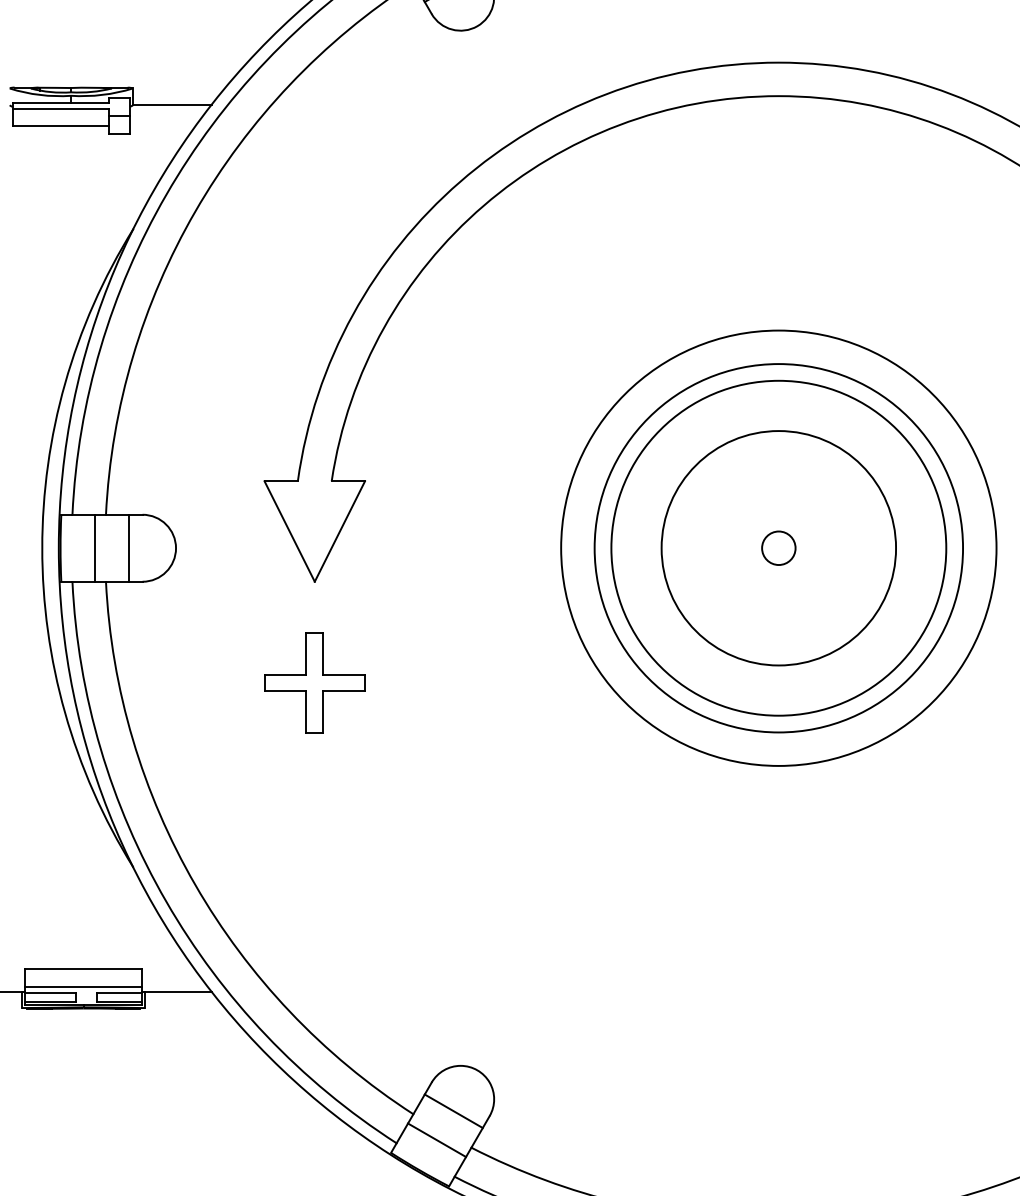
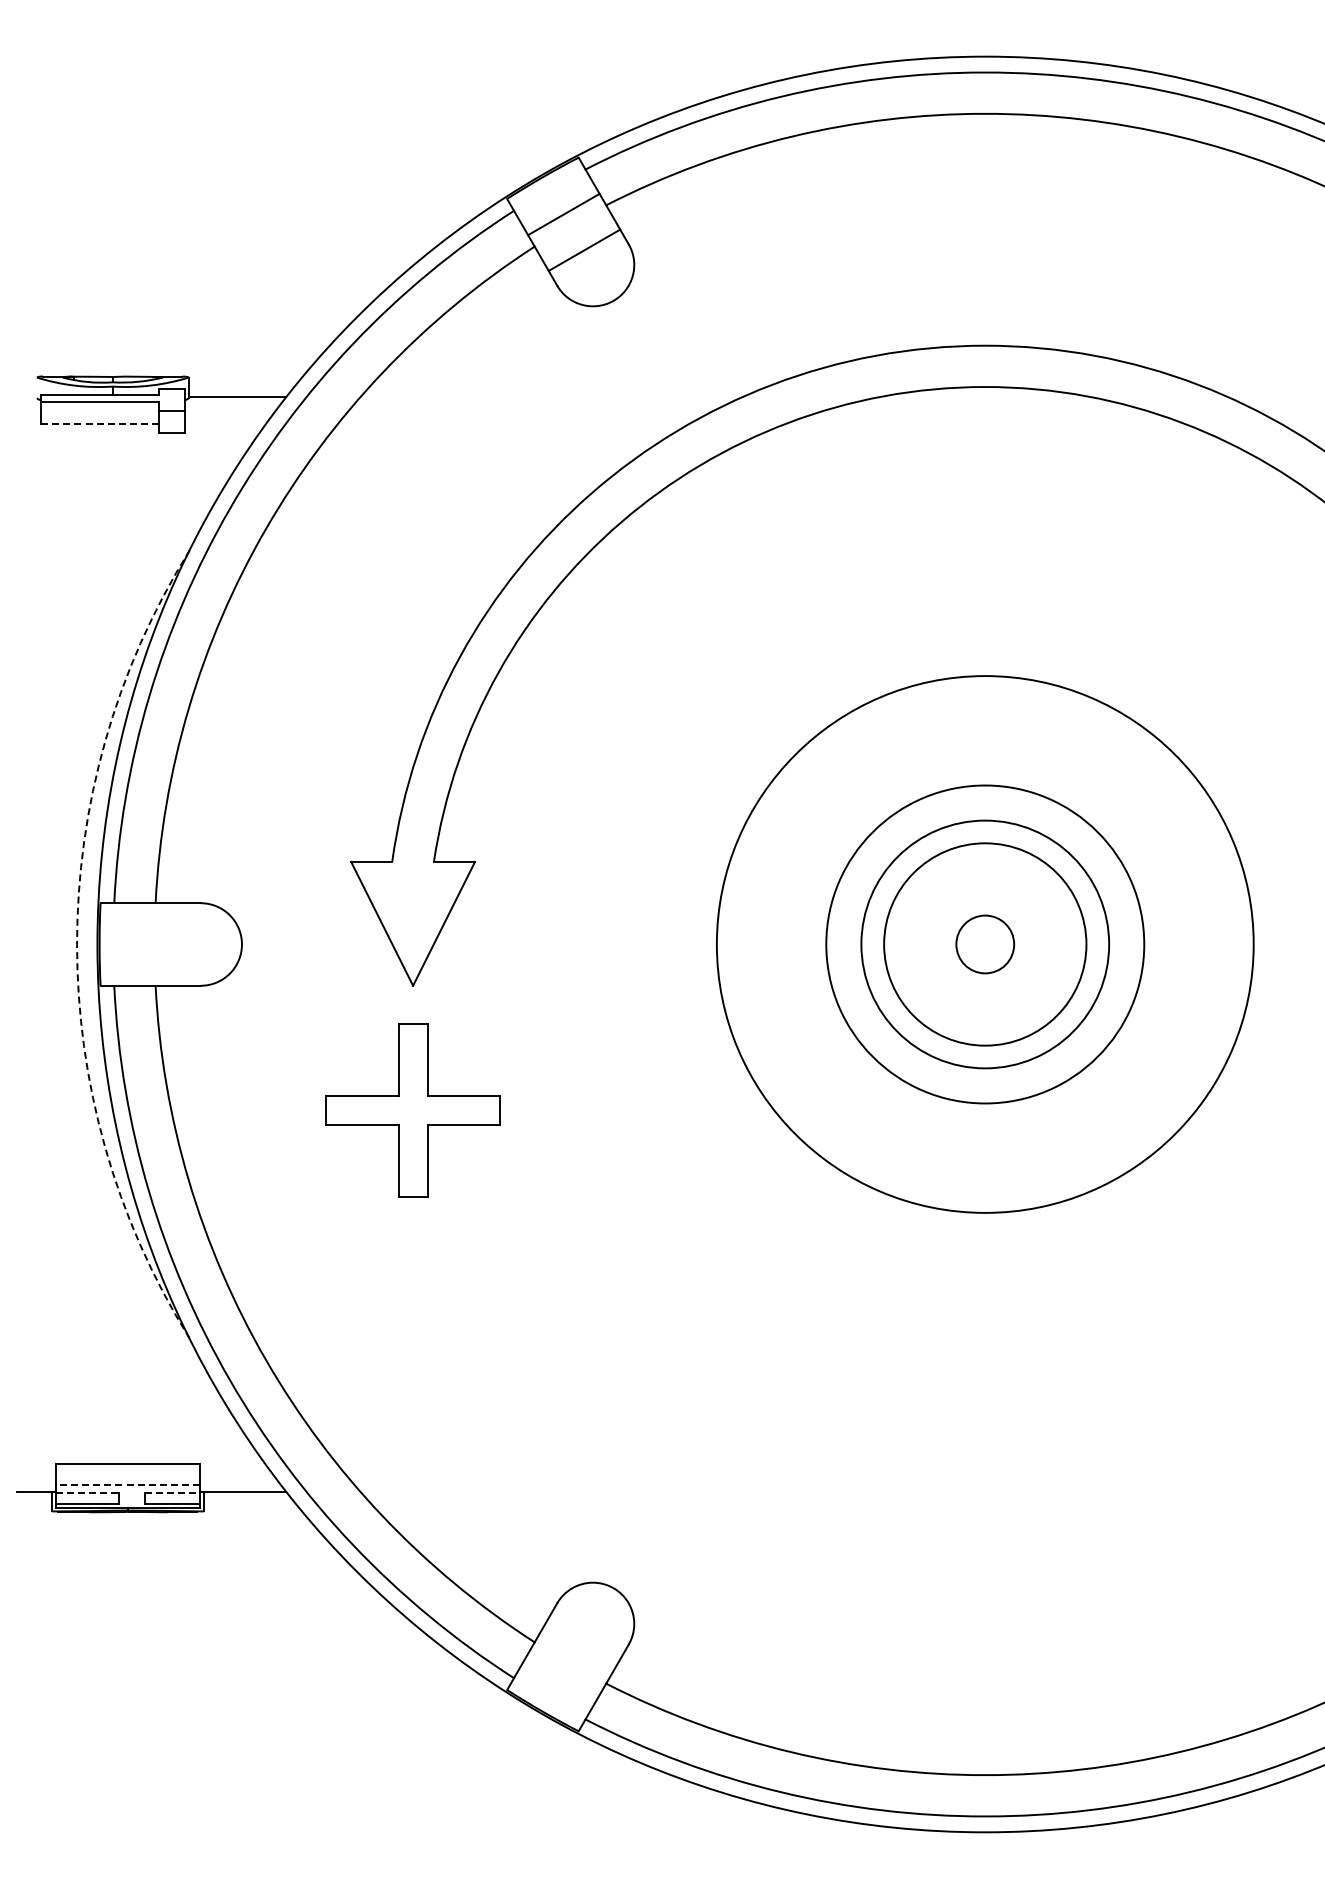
line: (60, 125) -> (99, 423), solid -> dashed
arc: (42, 548) -> (77, 944), solid -> dashed
line: (95, 548) -> (142, 944), removed
line: (128, 548) -> (183, 944), removed
circle: (778, 548) -> (984, 944), size x0.6
circle: (778, 548) -> (984, 944), size x0.7
circle: (778, 548) -> (984, 944), size x1.4
circle: (779, 548) -> (985, 944), size x0.7
part: (314, 682) -> (412, 1110), size x1.4
line: (83, 987) -> (127, 1485), solid -> dashed
line: (50, 993) -> (87, 1493), solid -> dashed
line: (119, 993) -> (172, 1493), solid -> dashed
line: (453, 1111) -> (584, 1638), removed
line: (436, 1140) -> (563, 1674), removed

